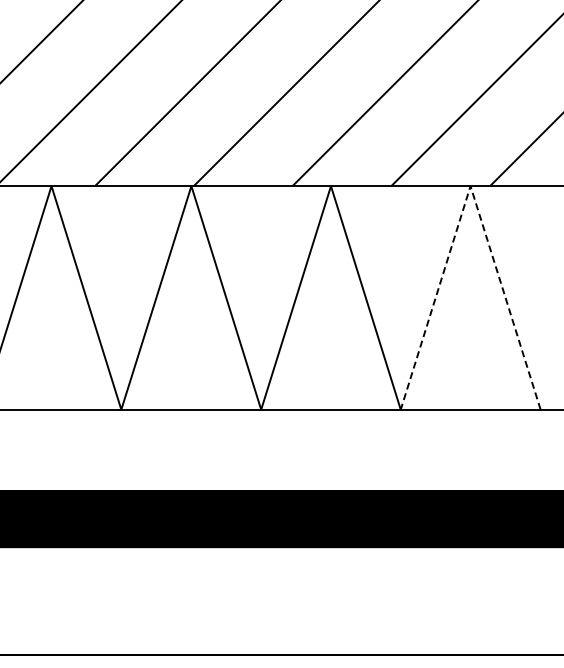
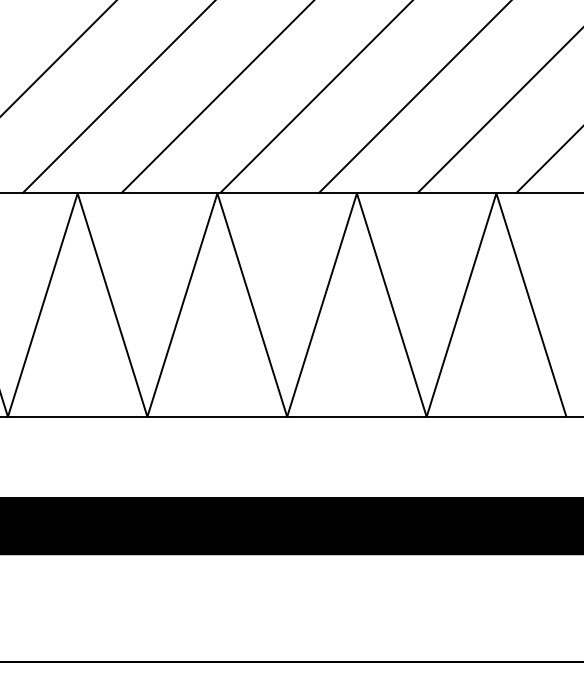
line: (470, 186) -> (496, 193), dashed -> solid

